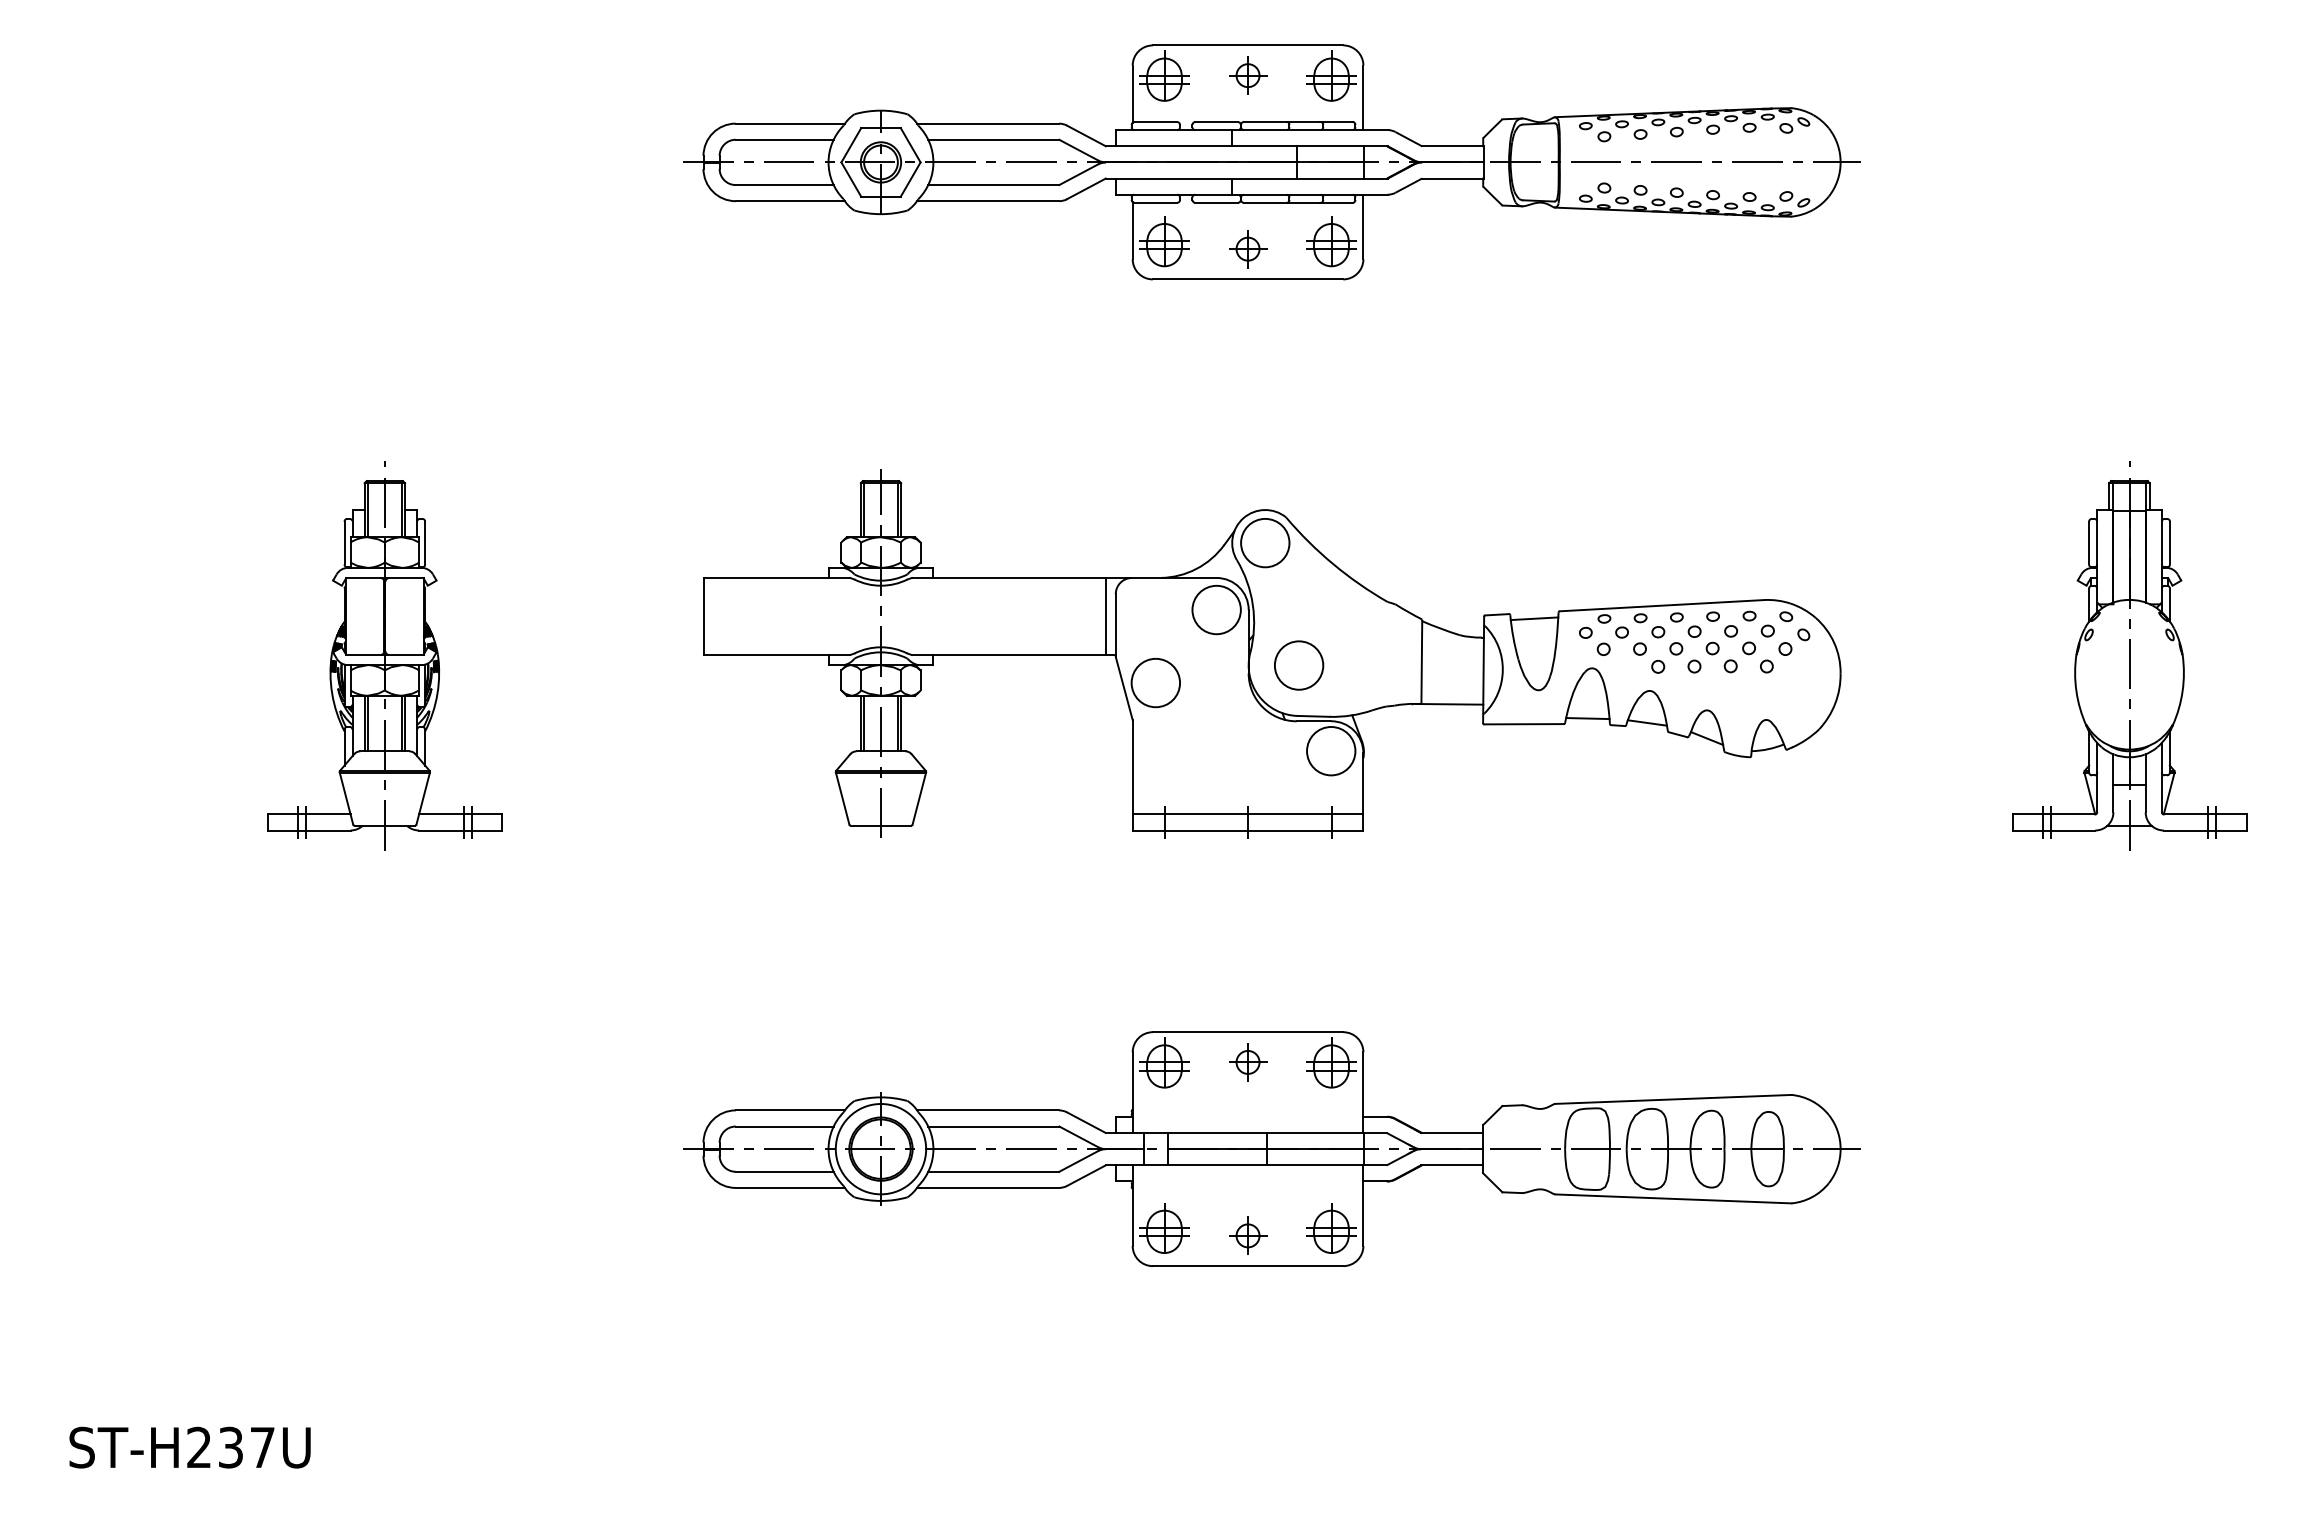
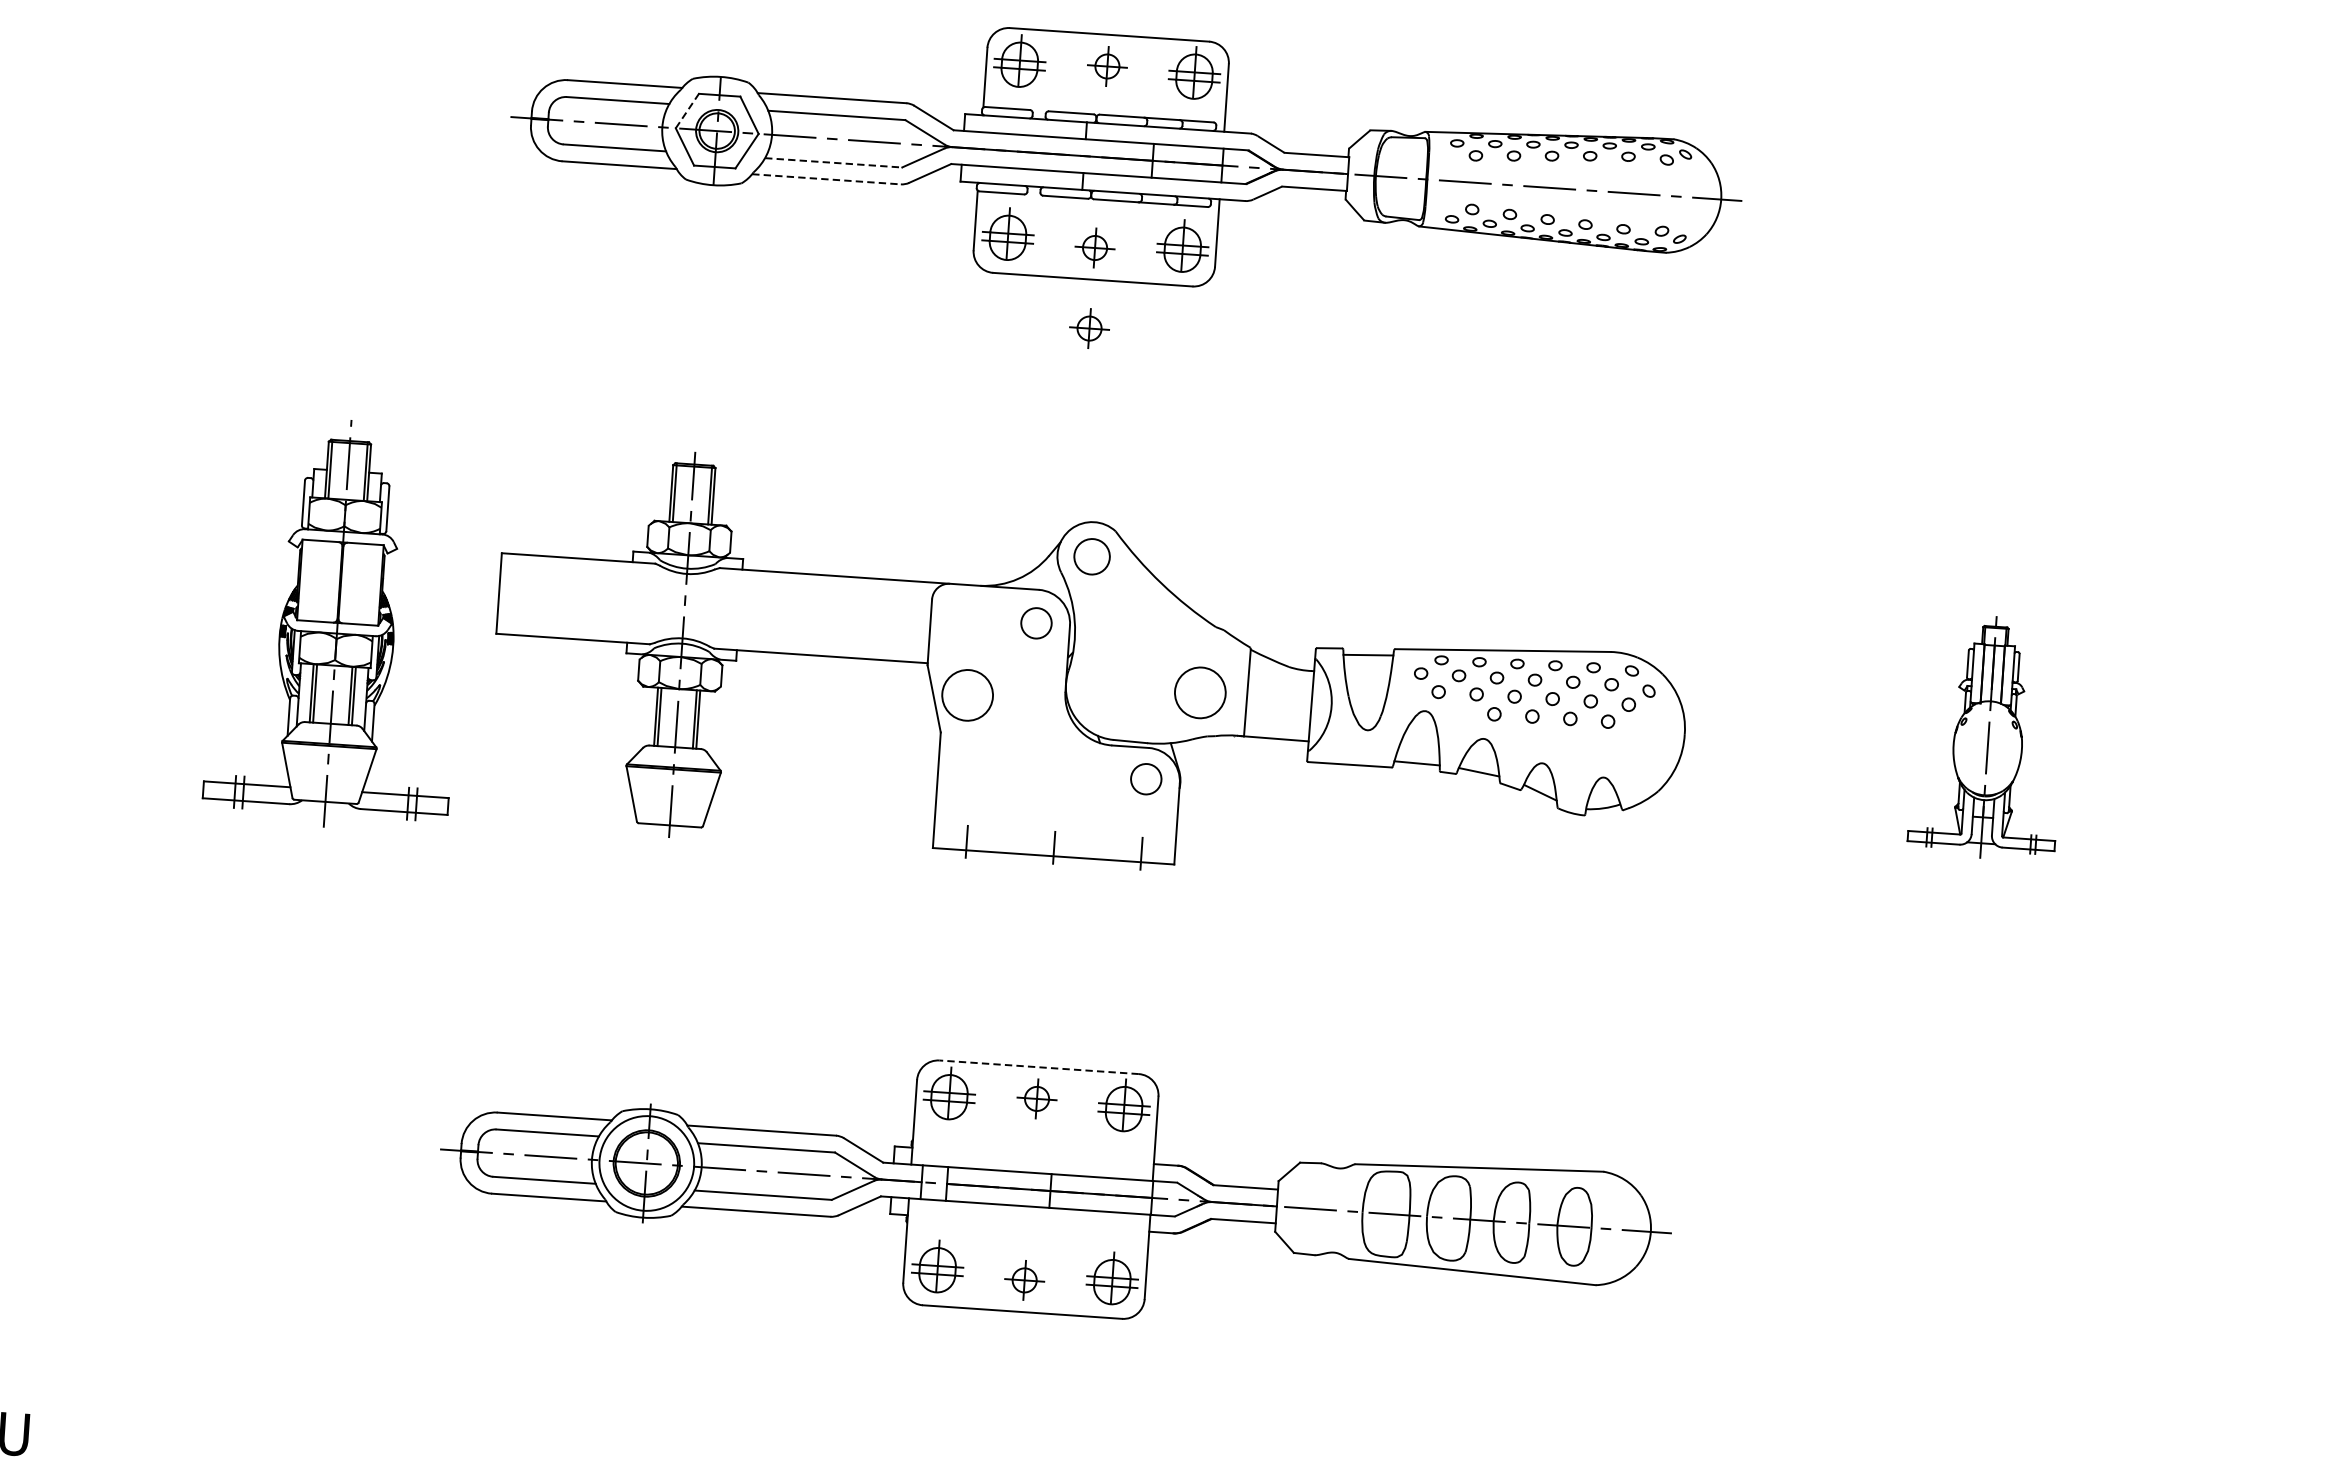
line: (851, 145) -> (687, 111), solid -> dashed
line: (994, 185) -> (834, 163), solid -> dashed
line: (988, 201) -> (826, 179), solid -> dashed
part: (1248, 326) -> (1090, 328), added
circle: (1265, 542) -> (1092, 556), size x0.7
circle: (1216, 609) -> (1036, 622), size x0.6
line: (1106, 616) -> (920, 622), removed
part: (384, 655) -> (337, 623), moved
part: (2129, 655) -> (1988, 736), size x0.6
circle: (1299, 665) -> (1200, 692), moved
circle: (1331, 751) -> (1146, 779), size x0.6
line: (1247, 814) -> (1054, 839), removed
line: (1247, 1032) -> (1038, 1067), solid -> dashed

